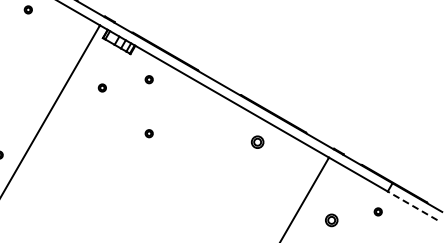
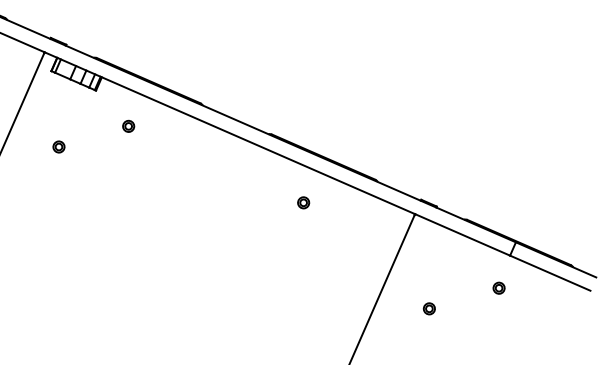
part: (148, 133) -> (136, 208), removed
part: (256, 141) -> (302, 202), size x0.62
line: (412, 205) -> (550, 272), dashed -> solid
part: (330, 219) -> (427, 307), size x0.62

